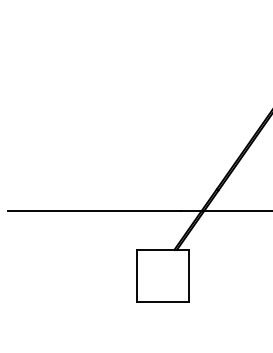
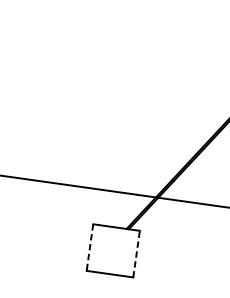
line: (137, 275) -> (90, 247), solid -> dashed
line: (189, 275) -> (136, 253), solid -> dashed

